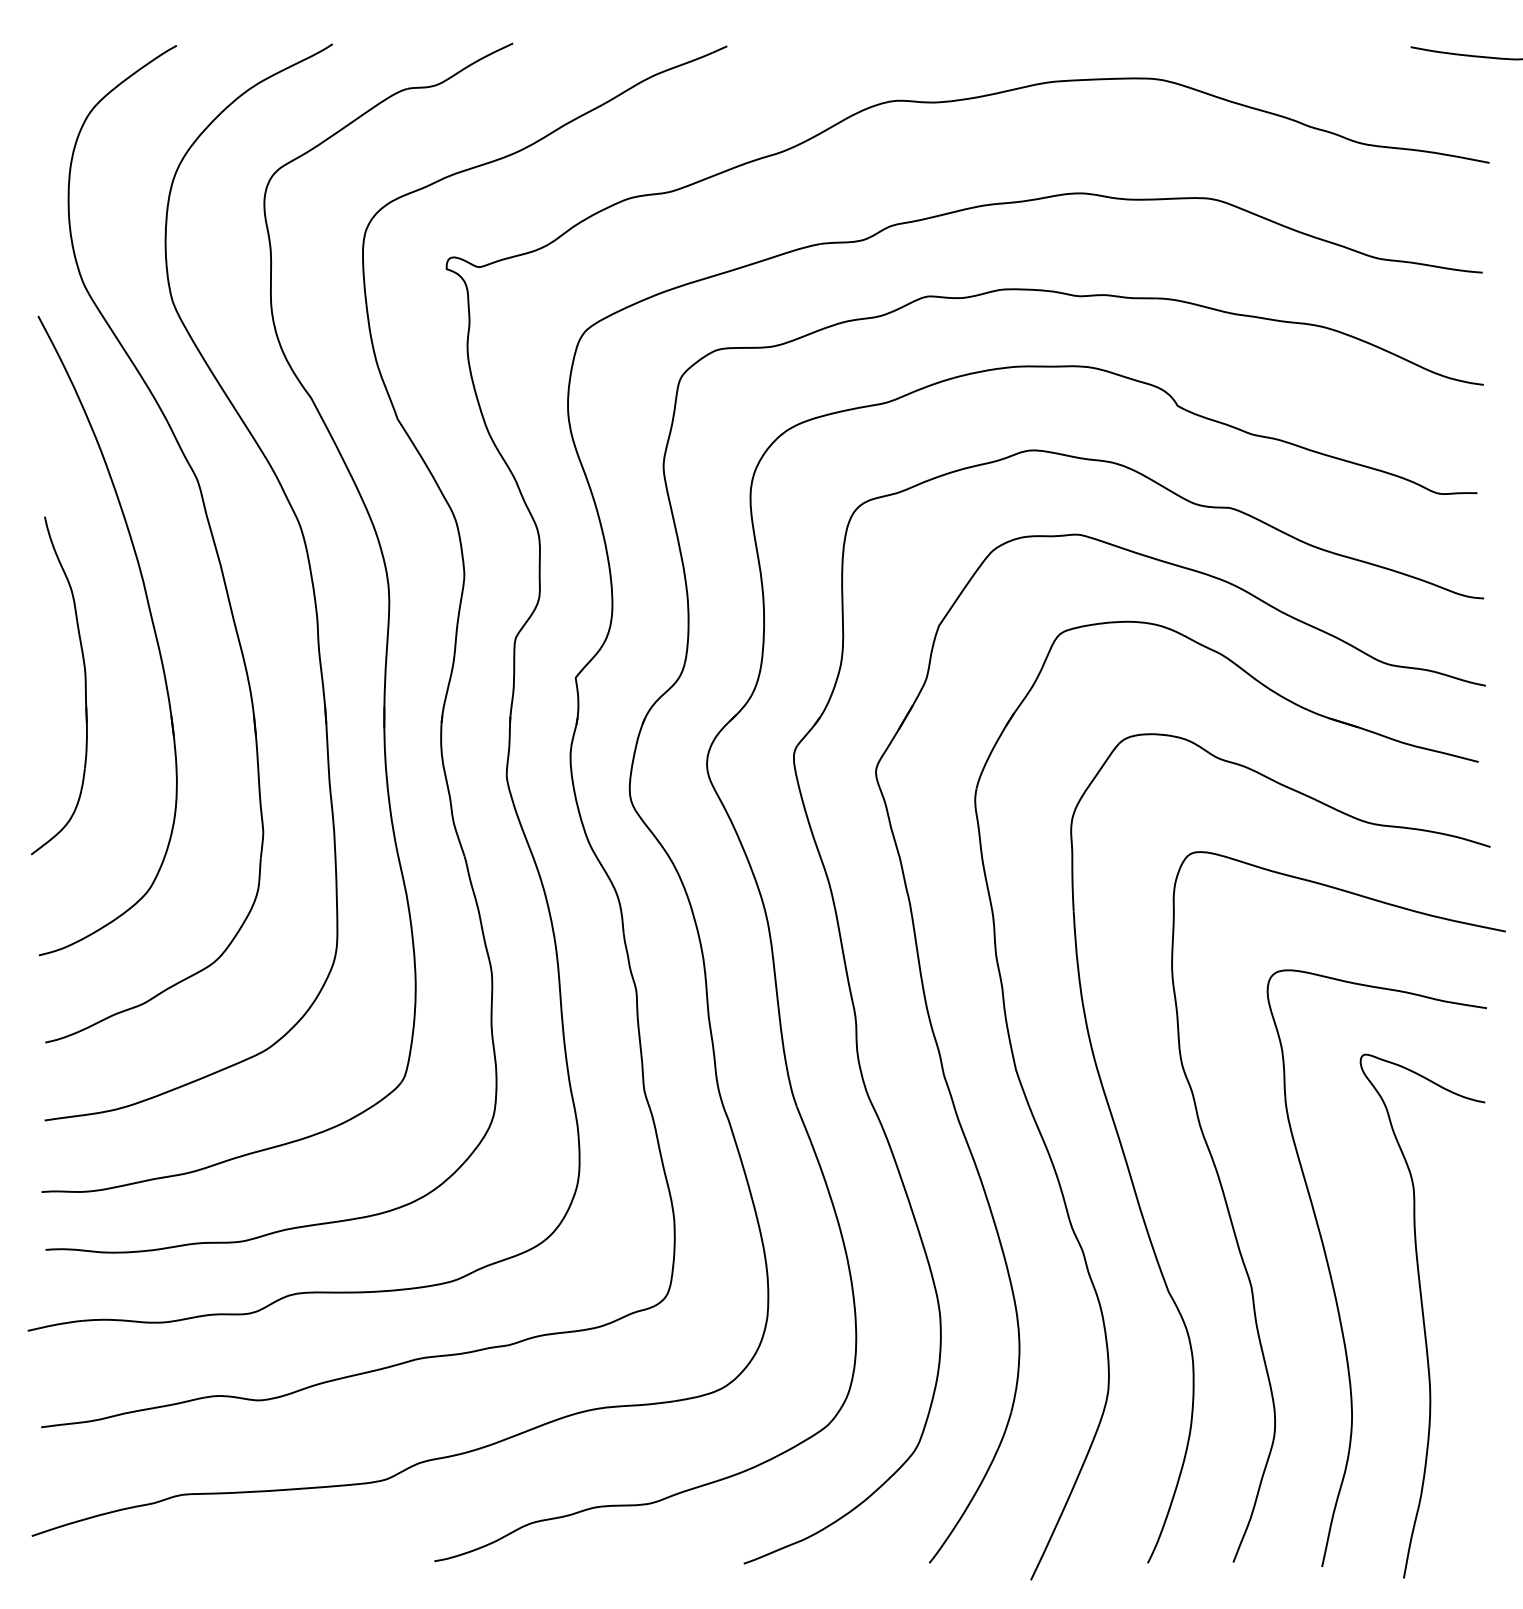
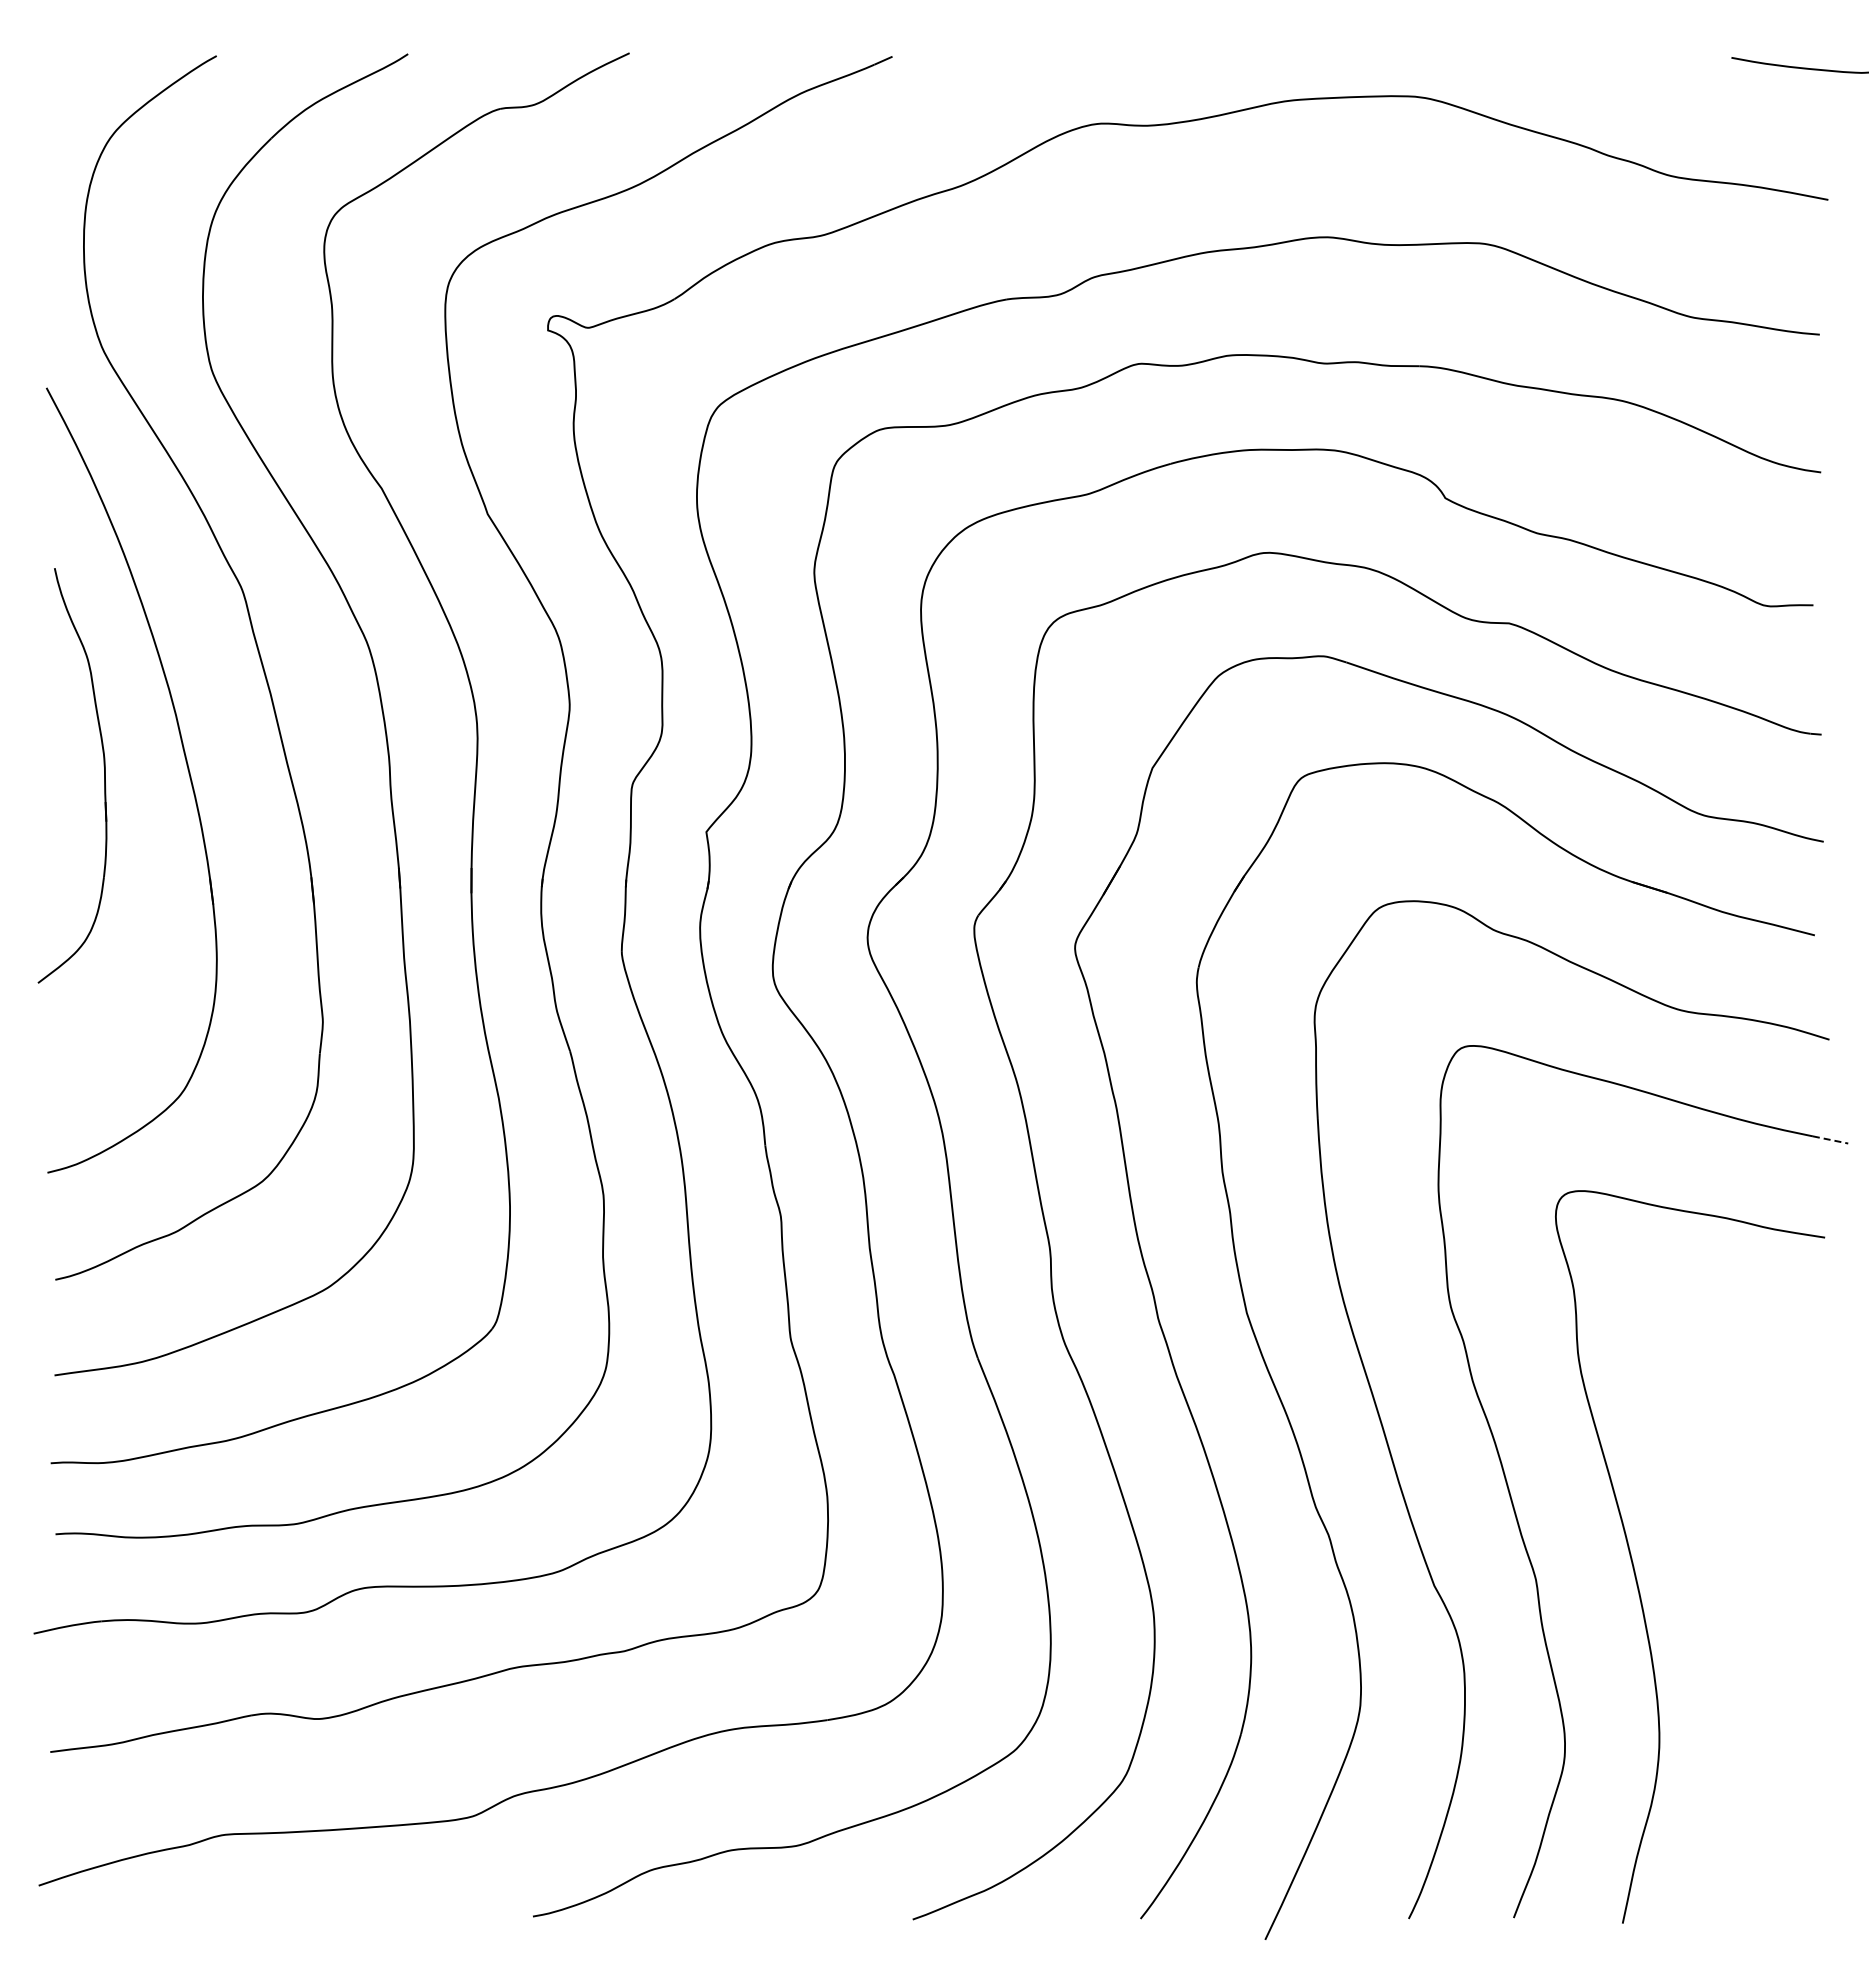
part: (85, 685) -> (104, 775), moved
line: (1492, 929) -> (1831, 1140), solid -> dashed
curve: (1422, 1316) -> (1745, 1615), removed

